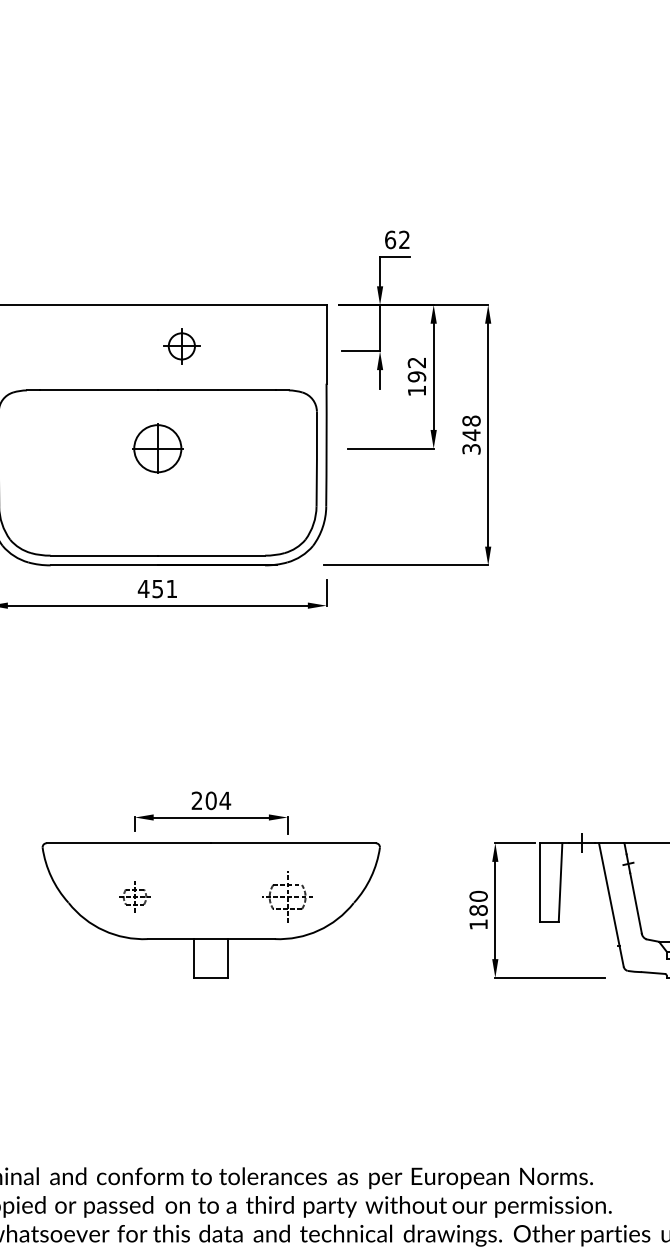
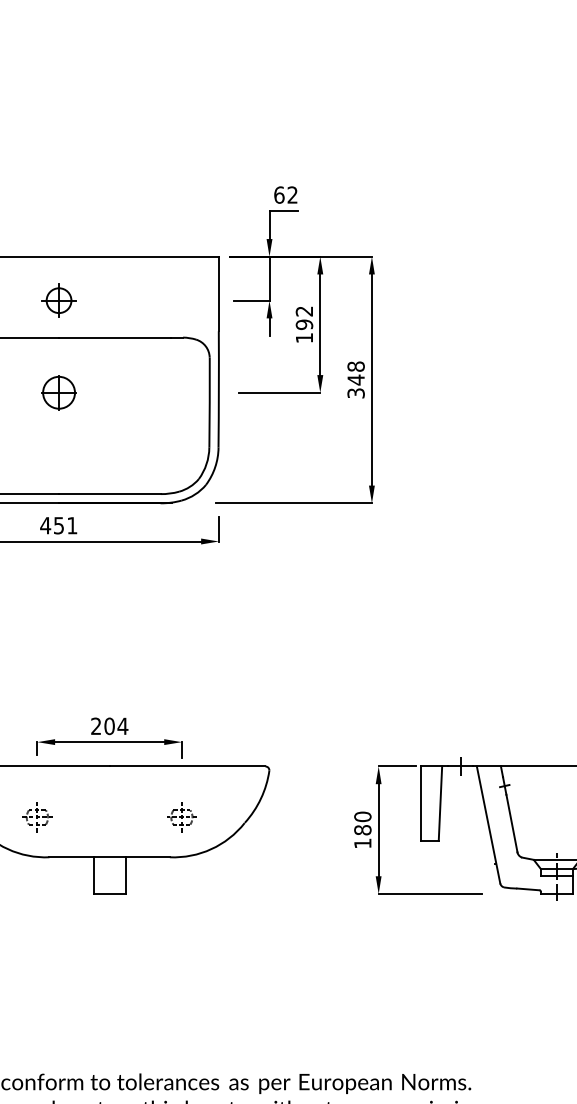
part: (181, 346) -> (58, 300), moved
part: (157, 448) -> (58, 392), size x0.71
part: (287, 896) -> (181, 816), size x0.62

